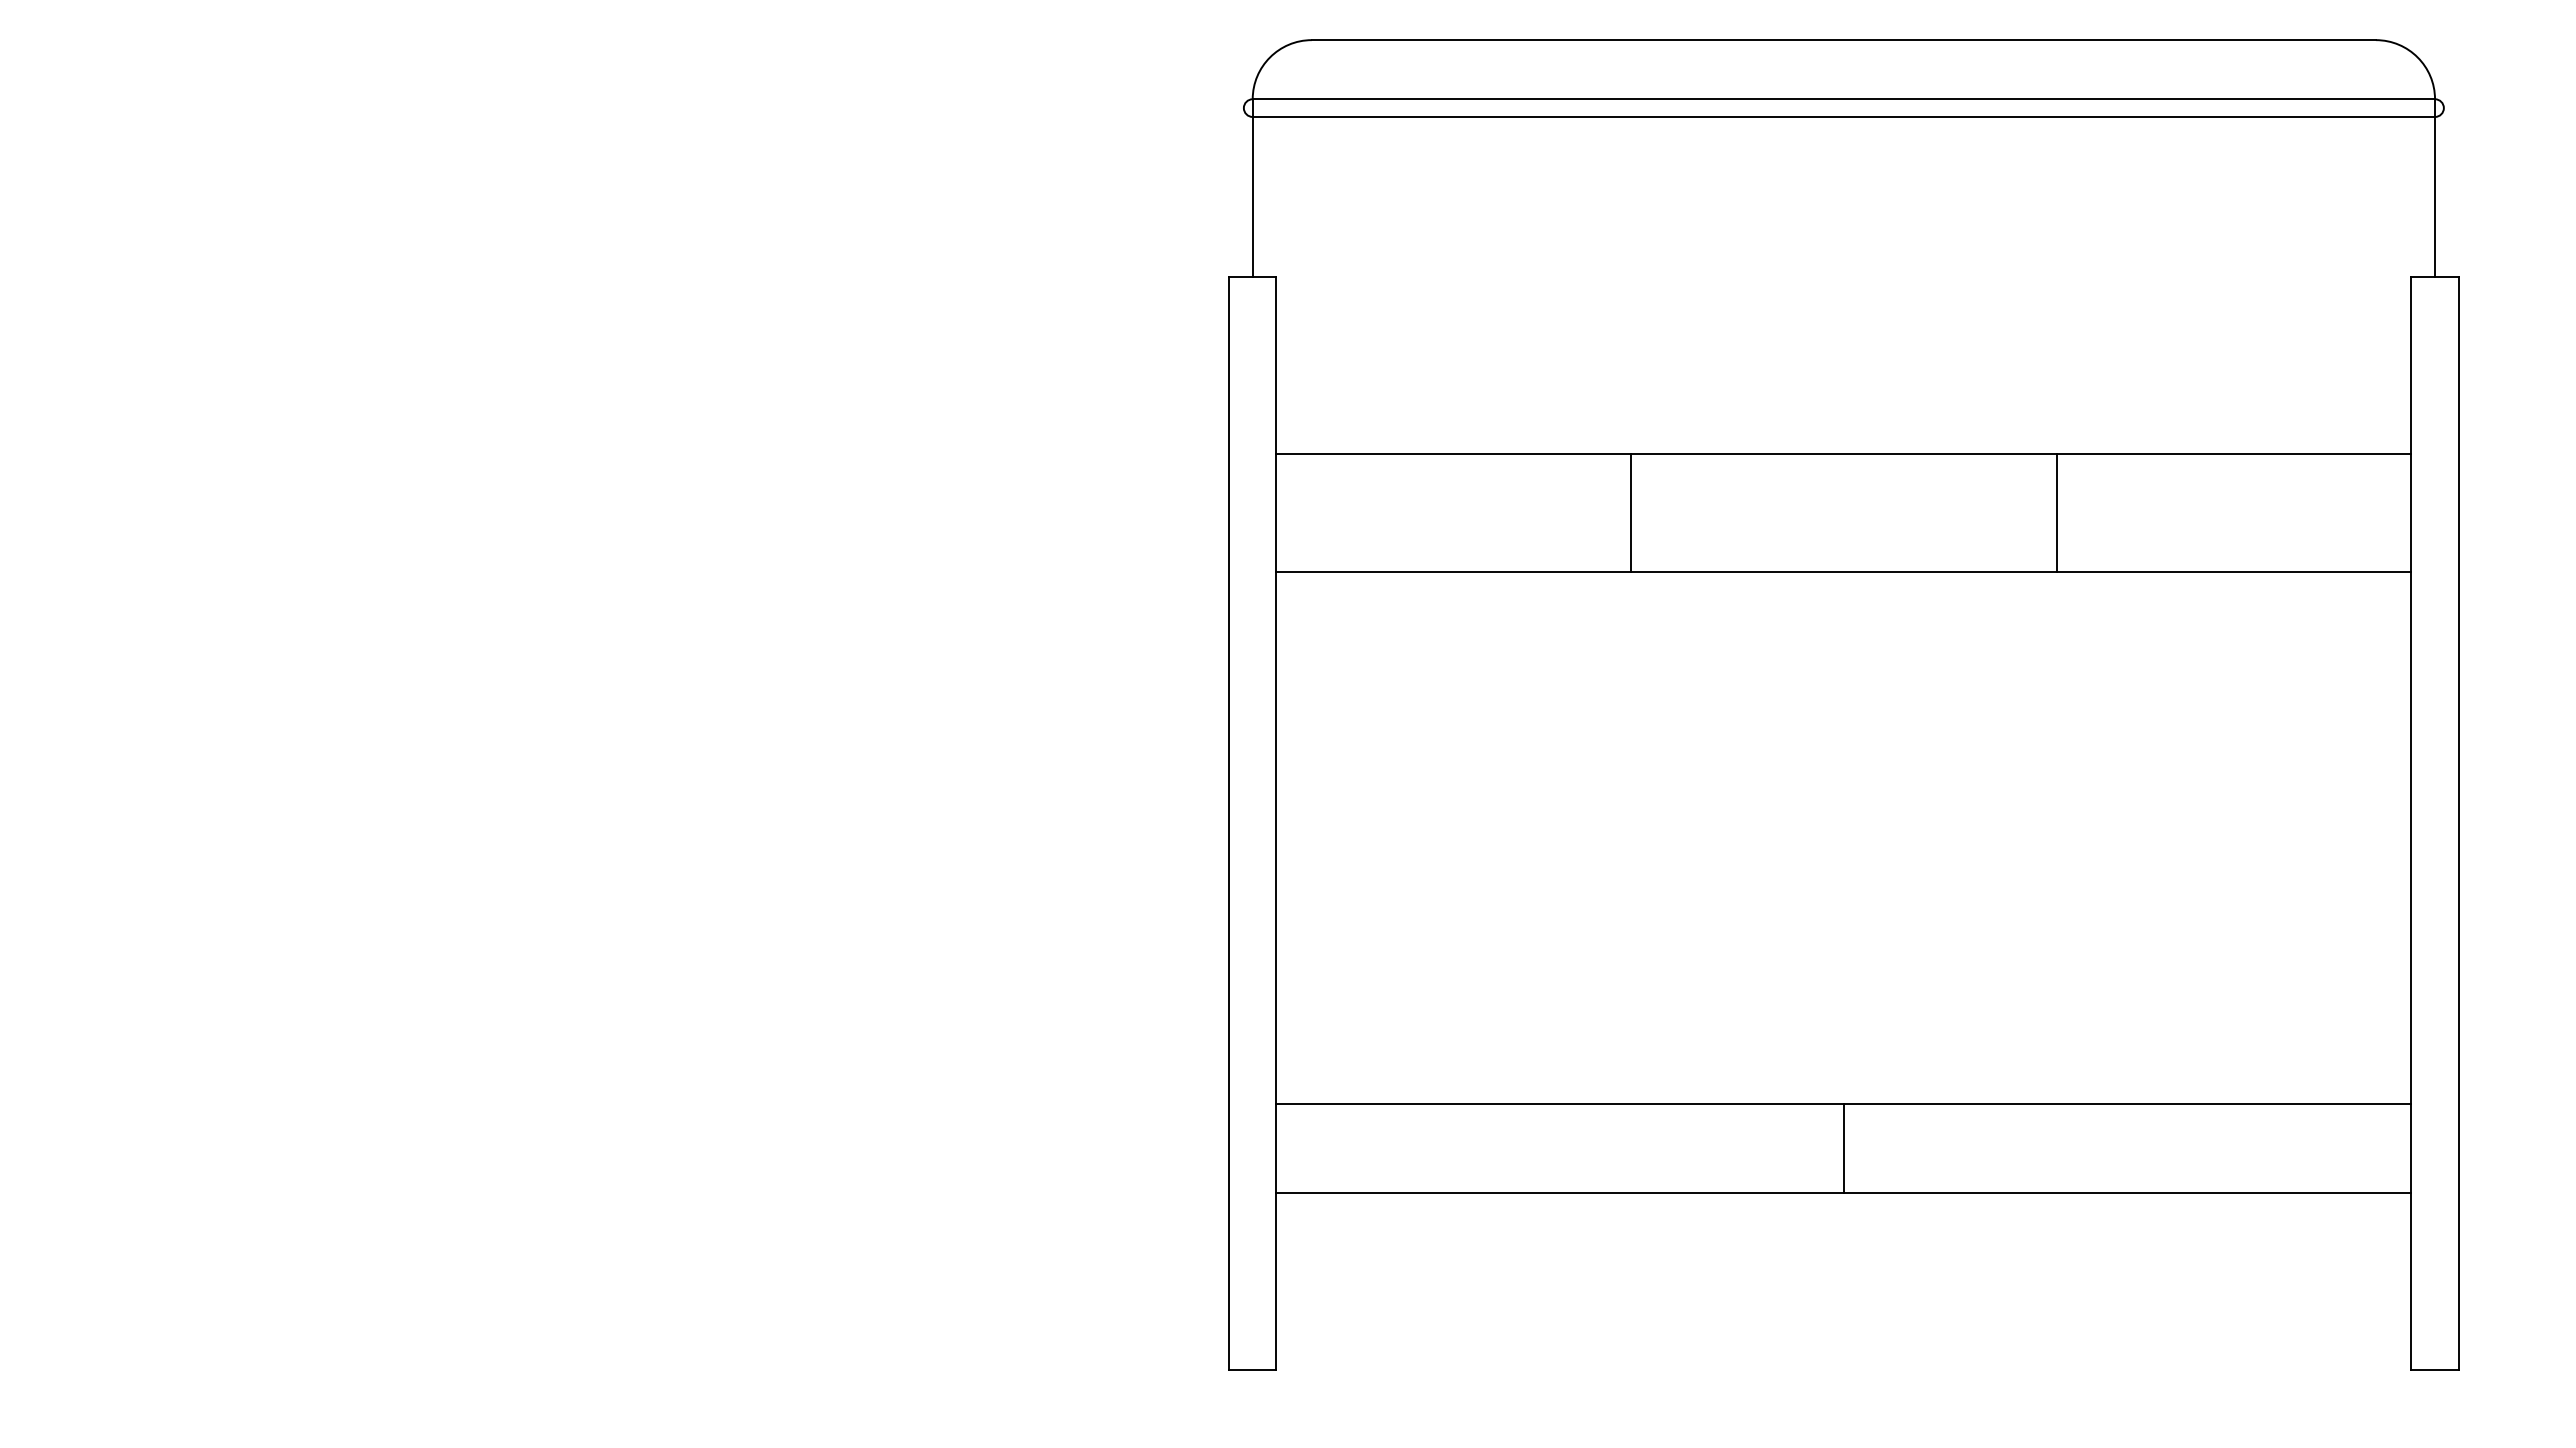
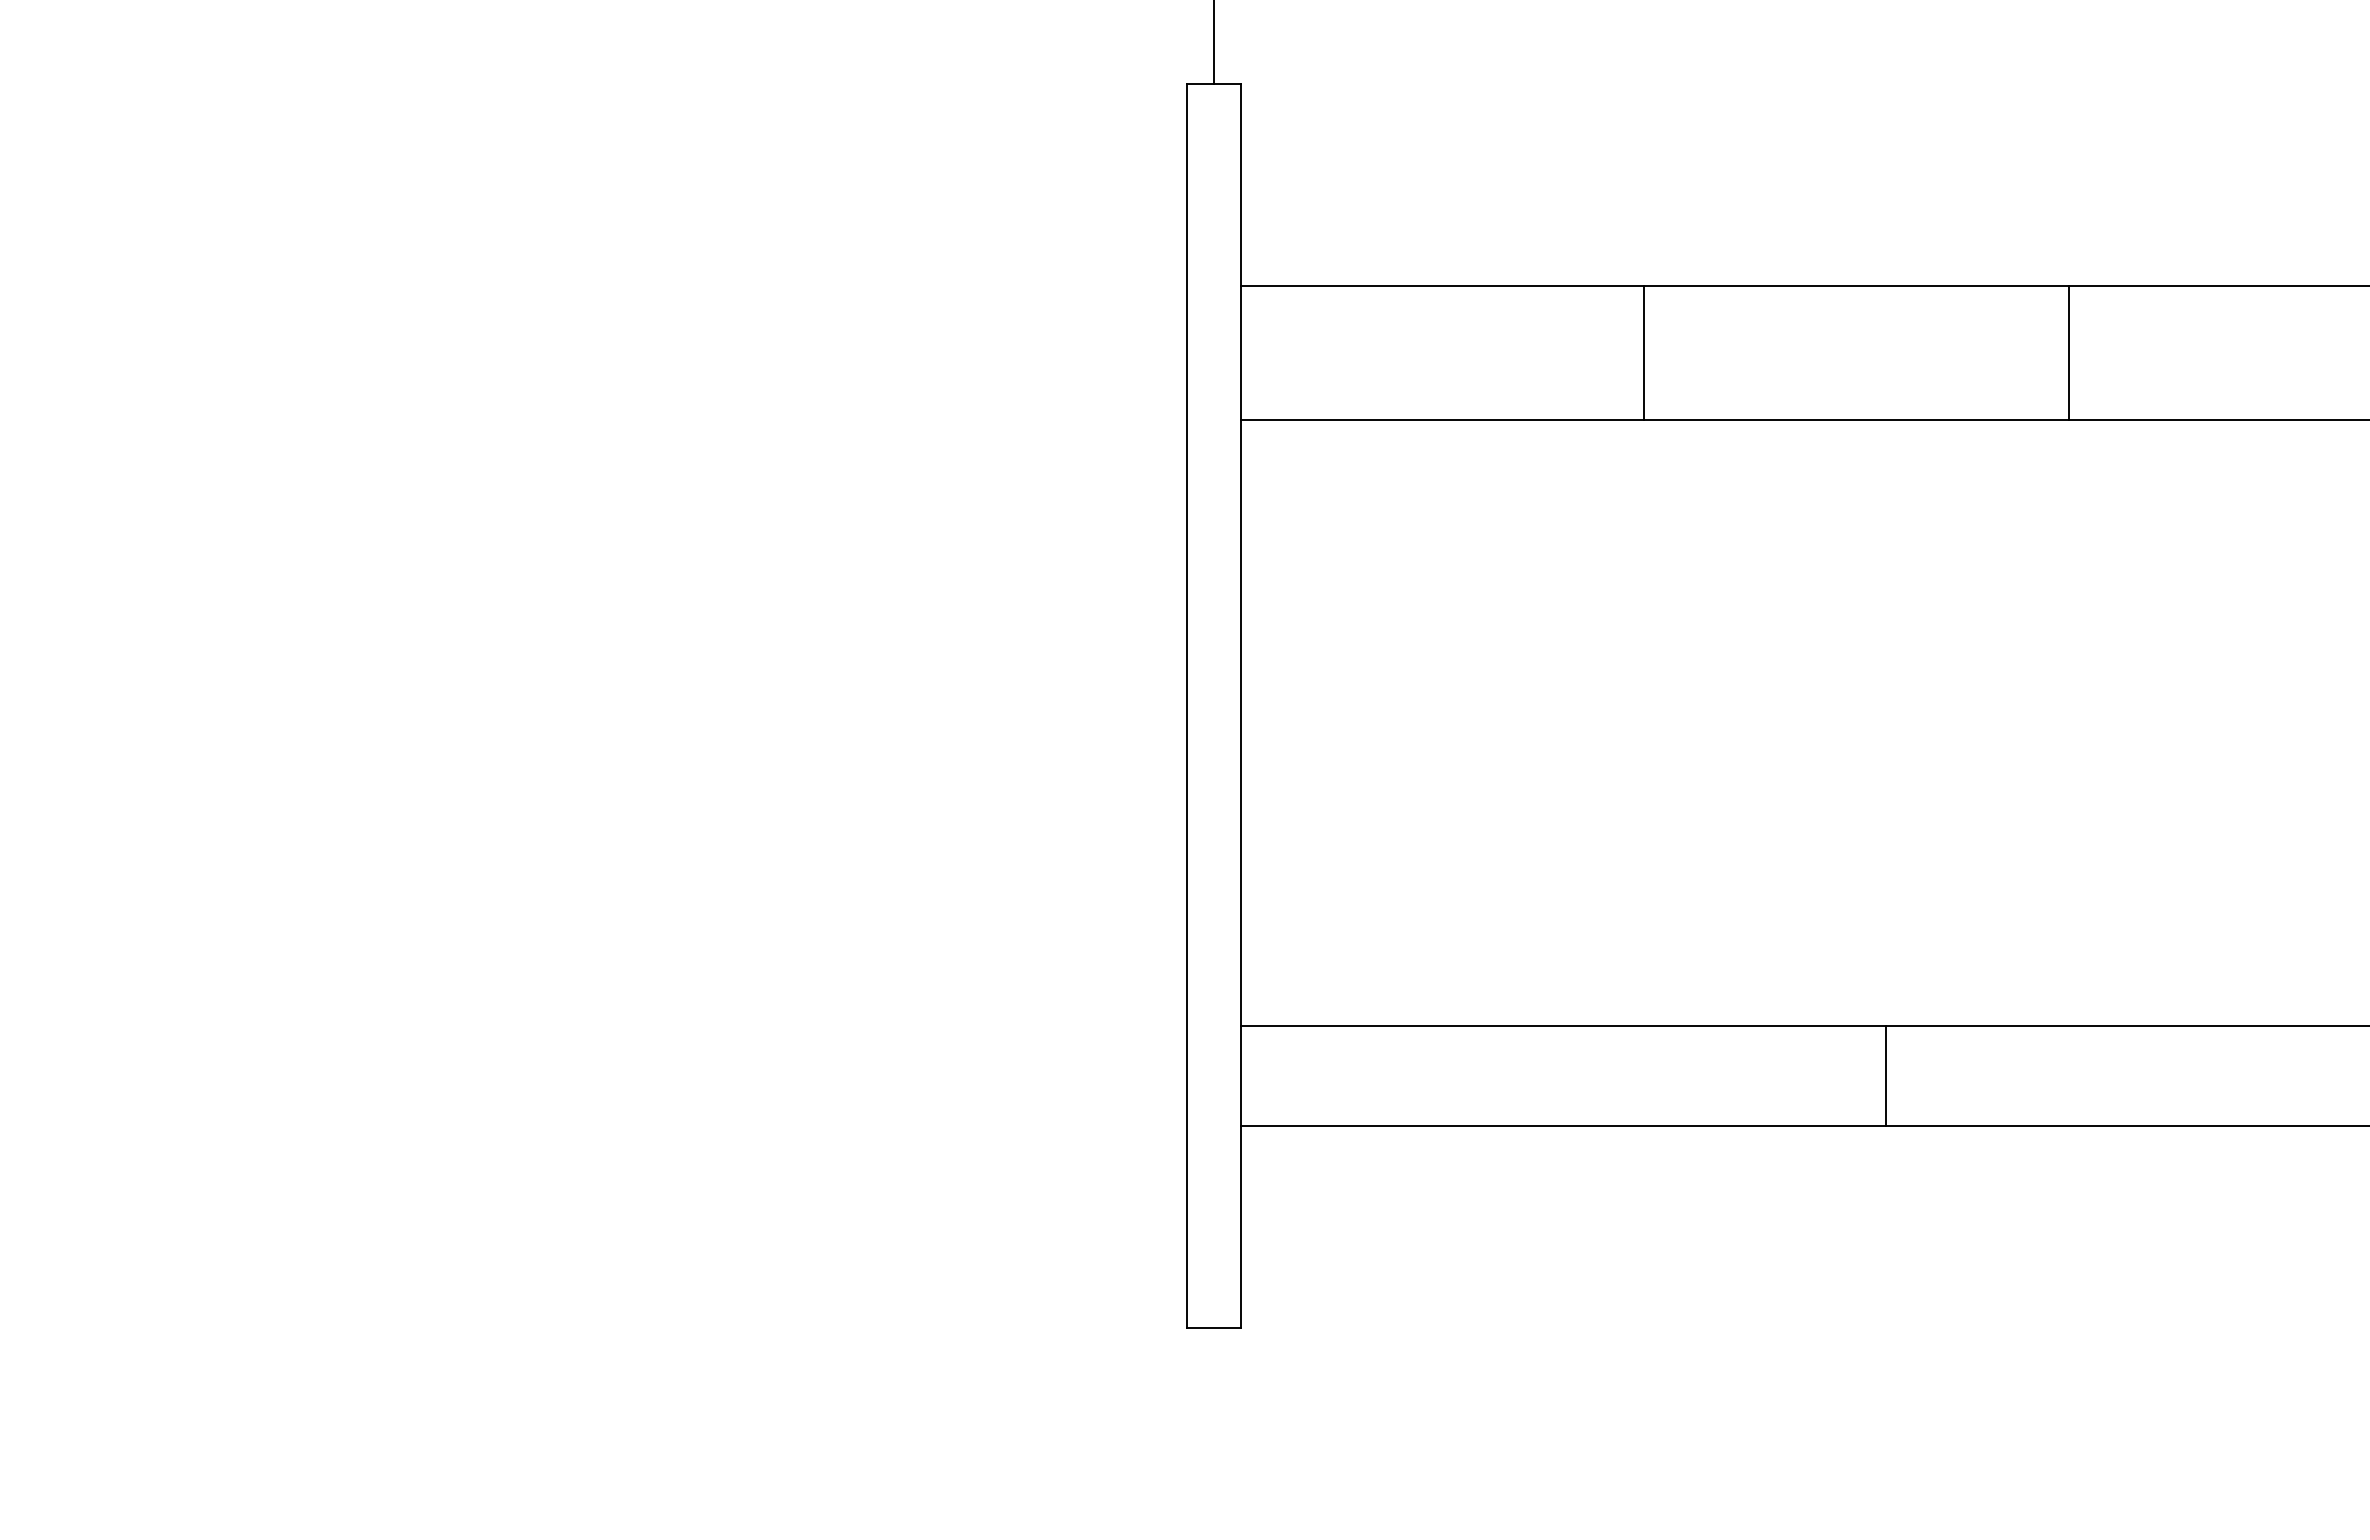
line: (2056, 512) -> (2068, 352), moved

